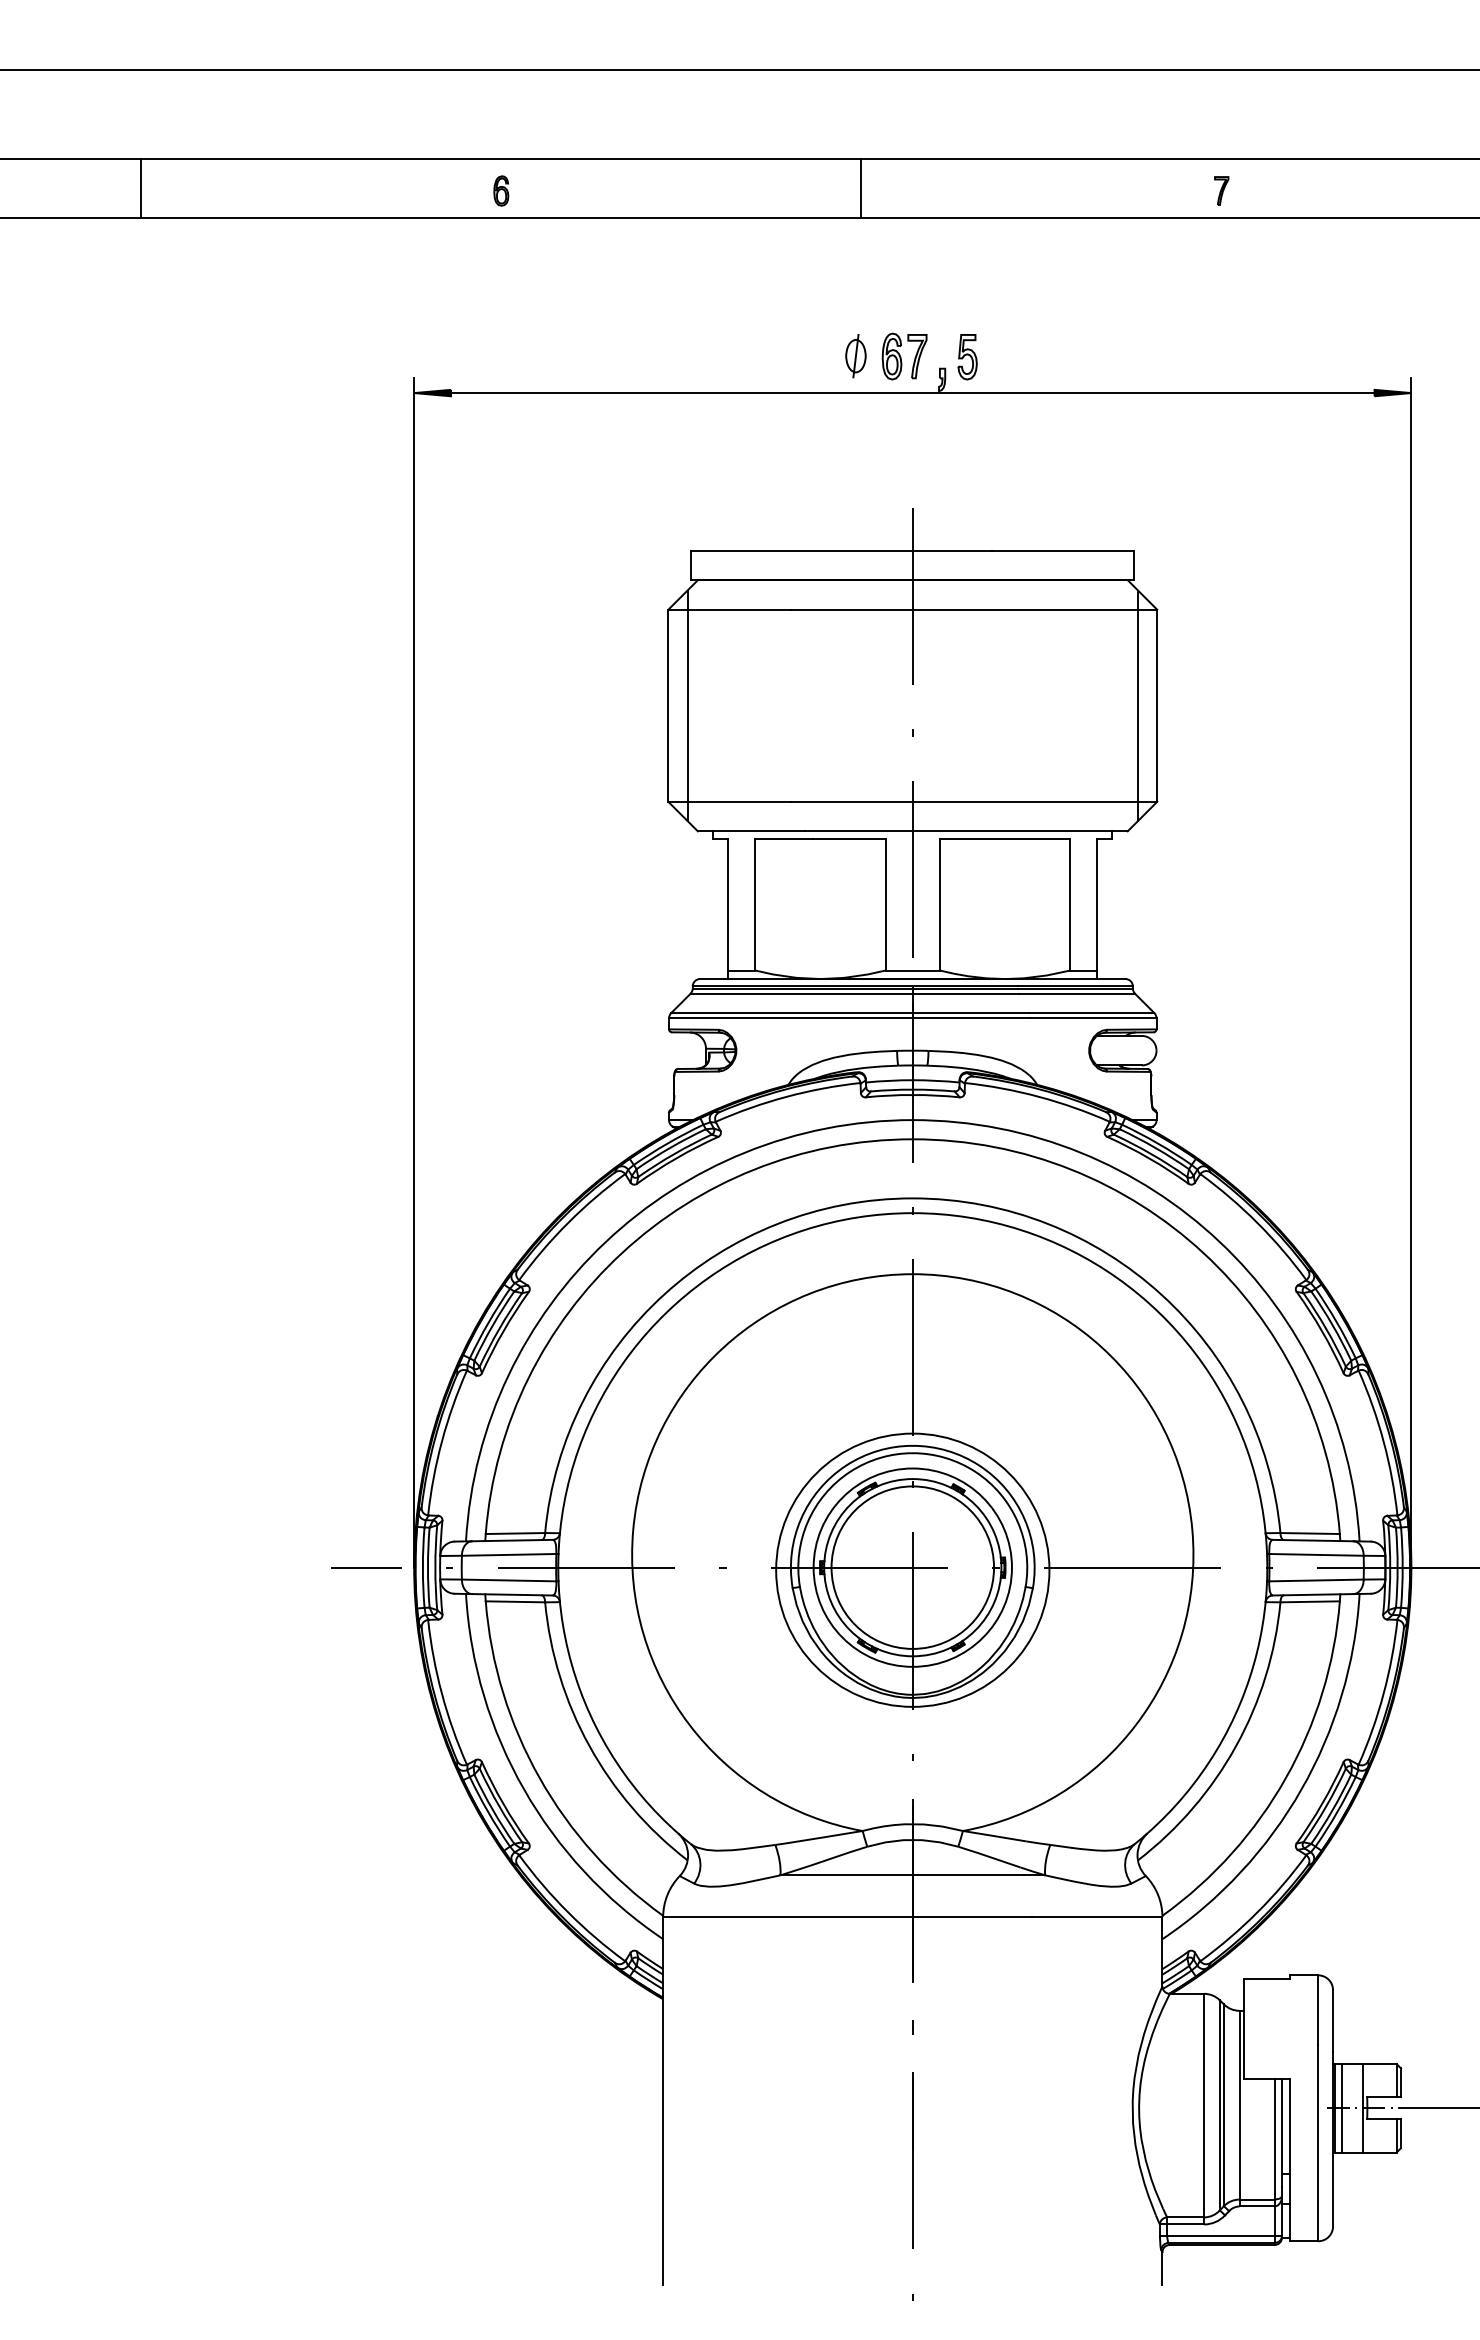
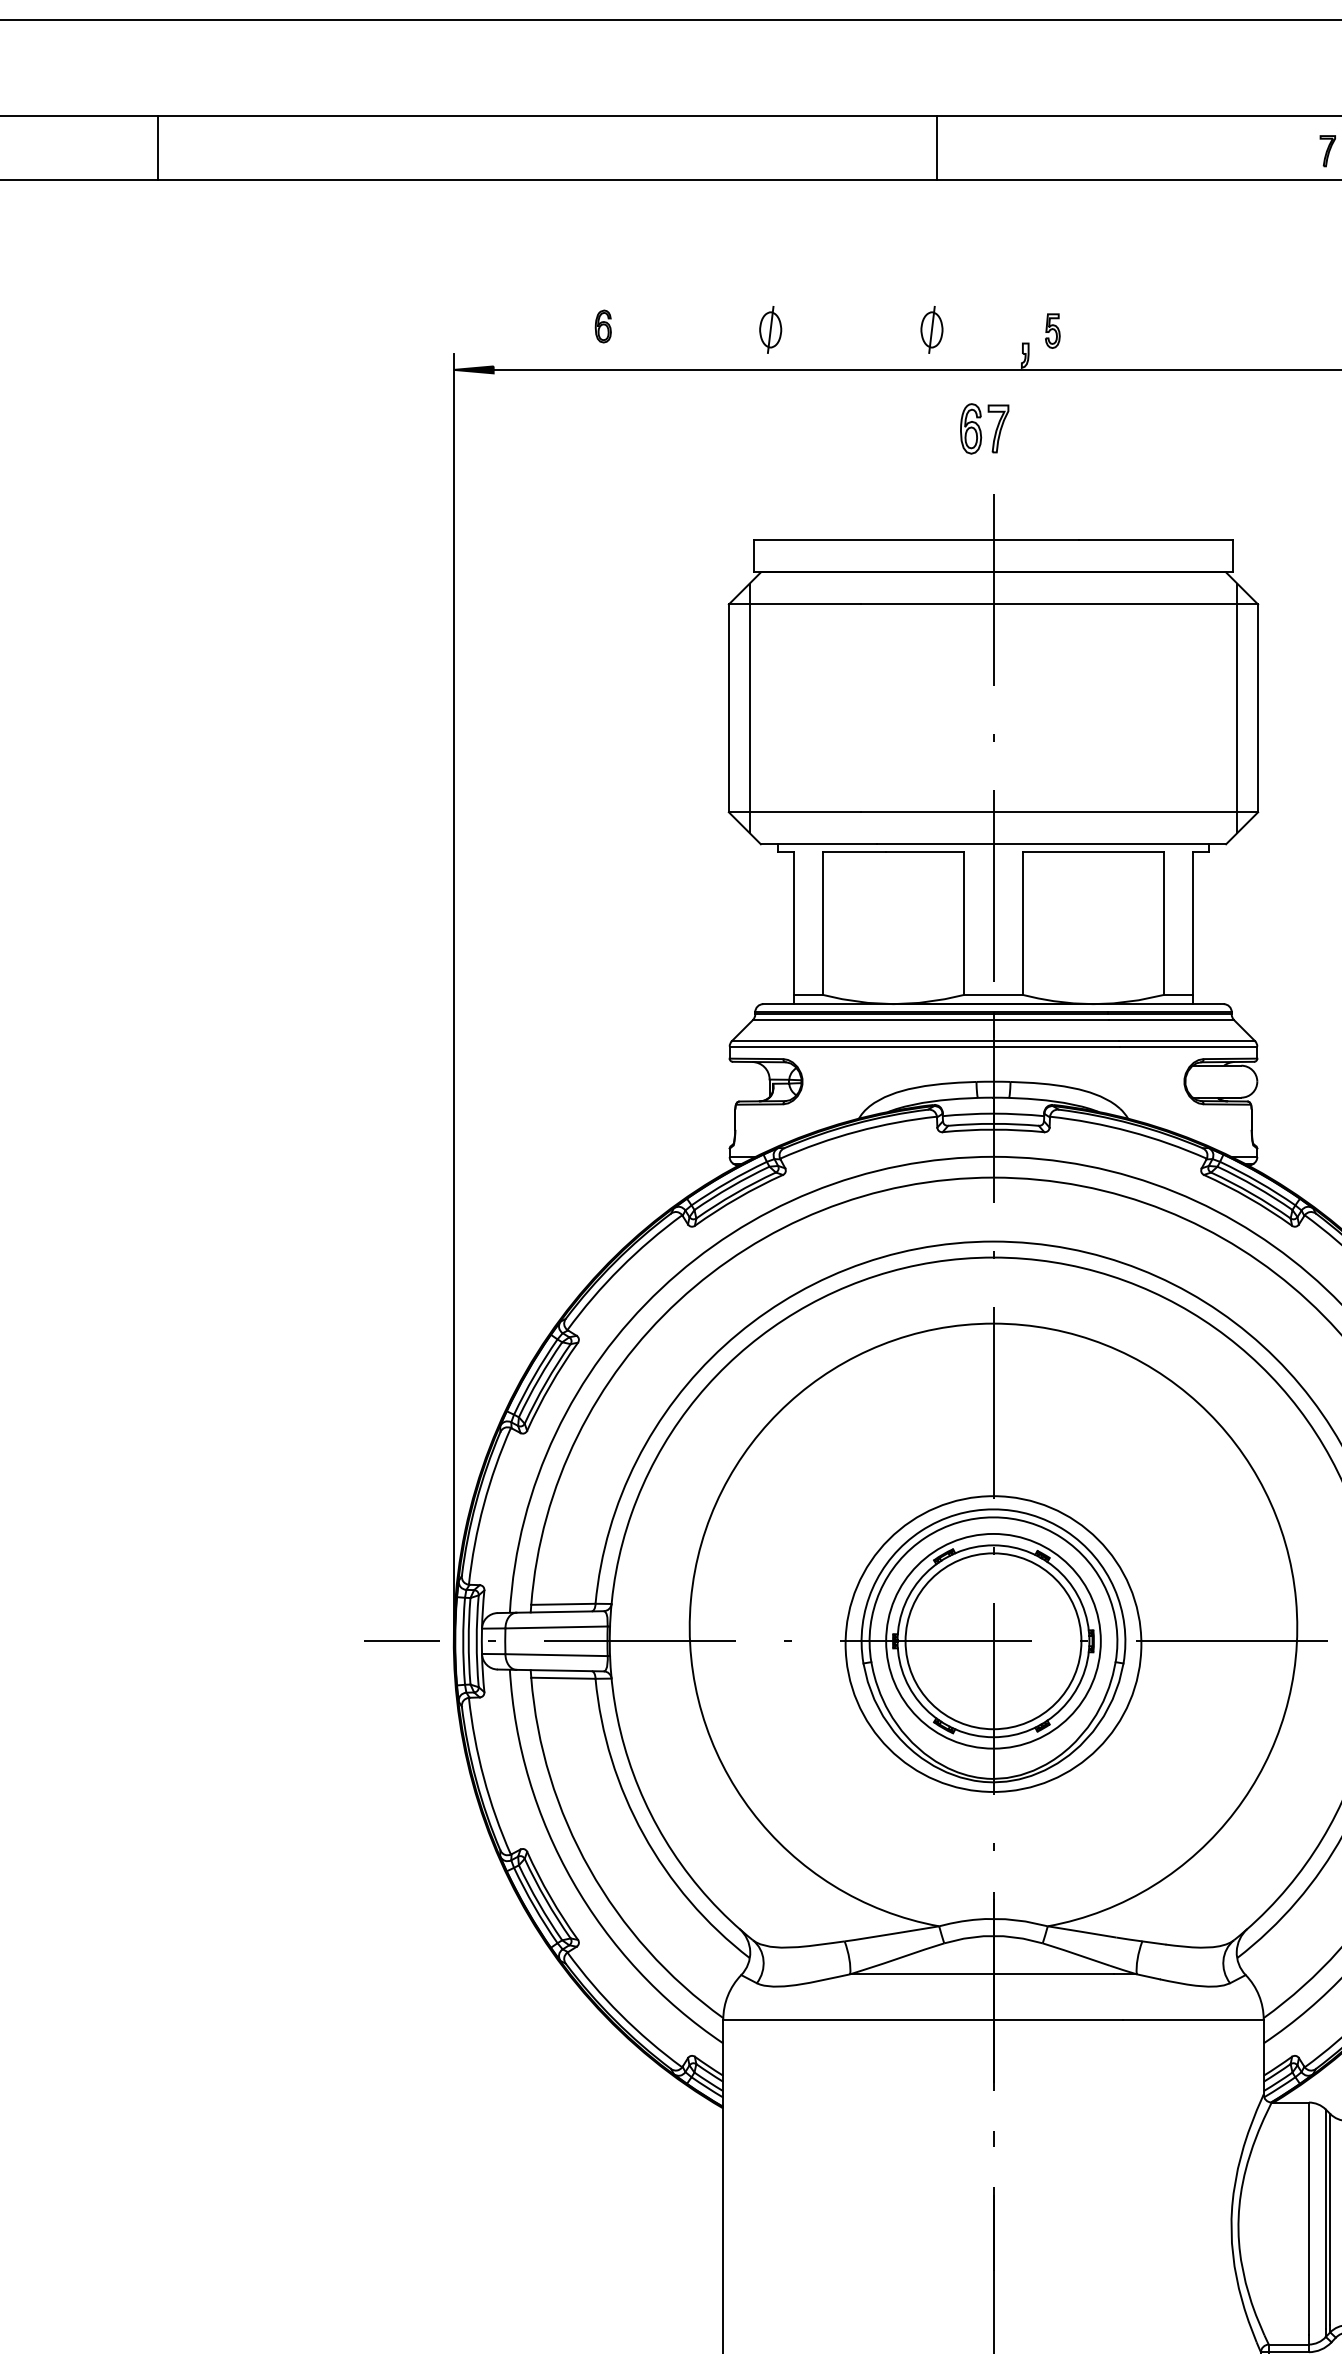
part: (501, 190) -> (603, 325), moved
part: (706, 356) -> (770, 330), added
part: (904, 356) -> (984, 428), moved
part: (967, 357) -> (1052, 331), size x0.7

